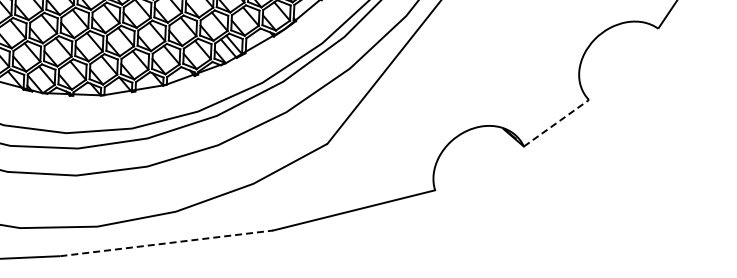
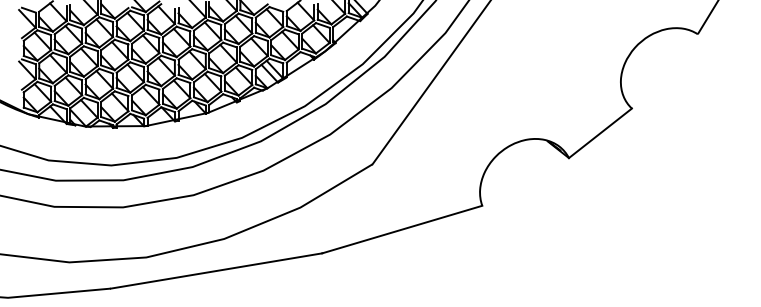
line: (556, 123) -> (600, 133), dashed -> solid
line: (167, 242) -> (217, 270), dashed -> solid

